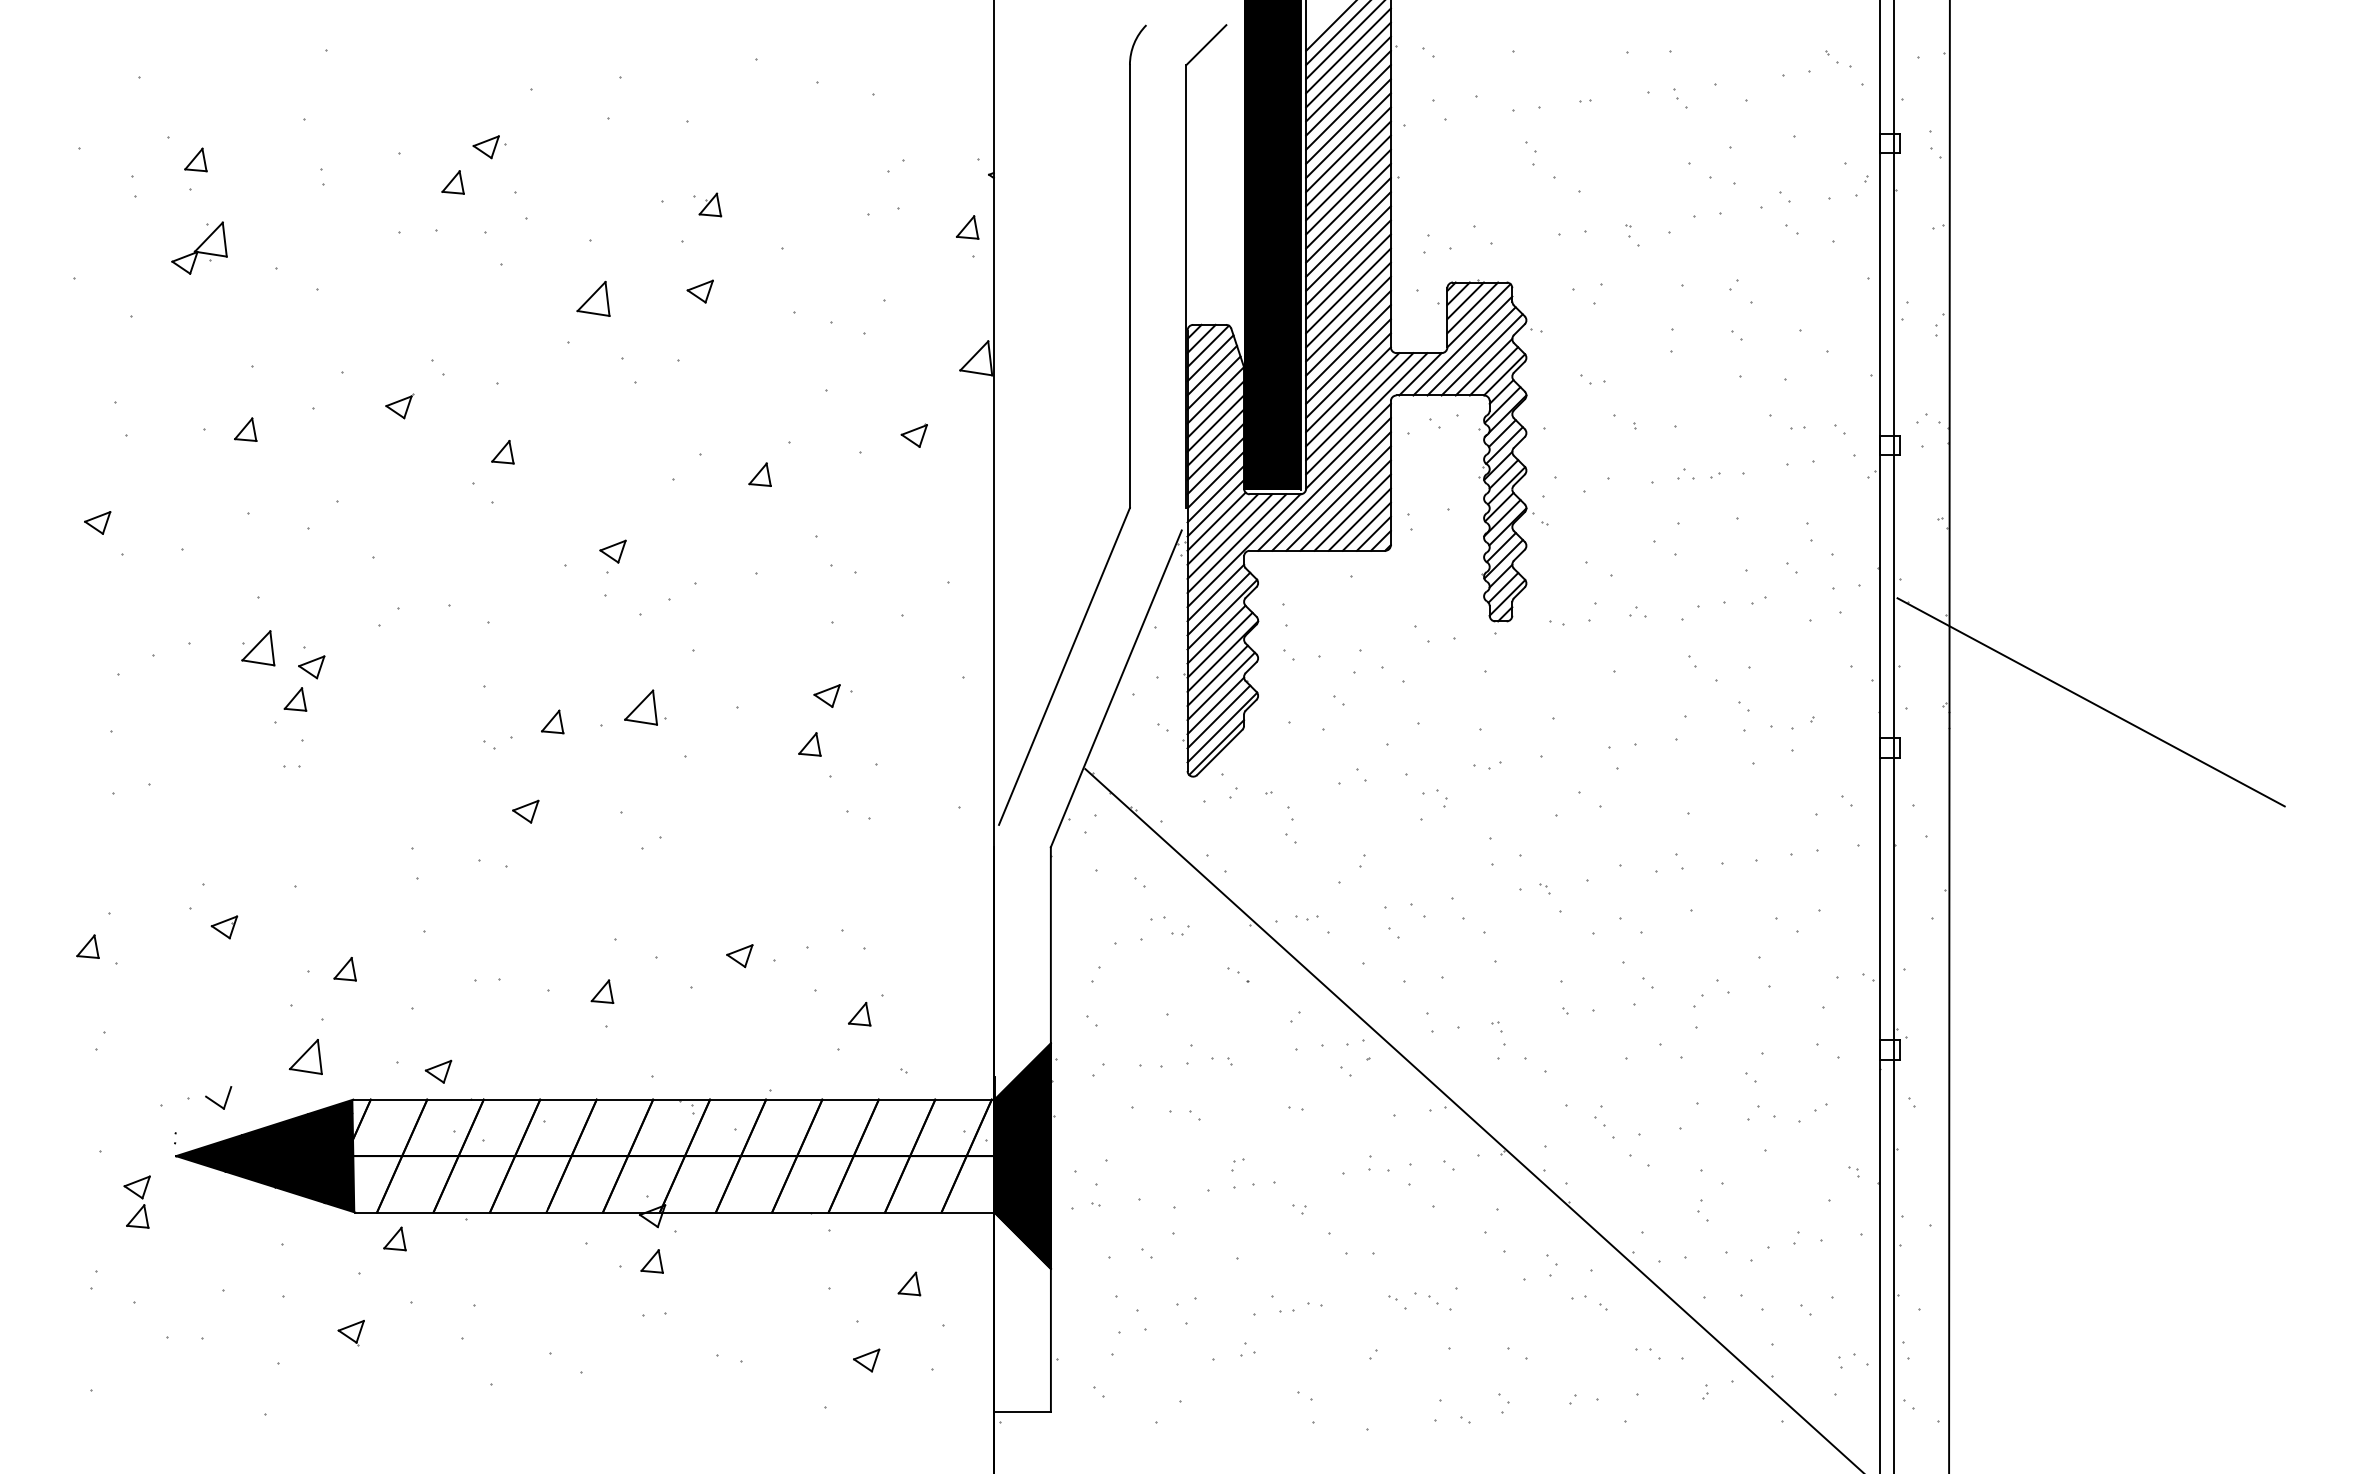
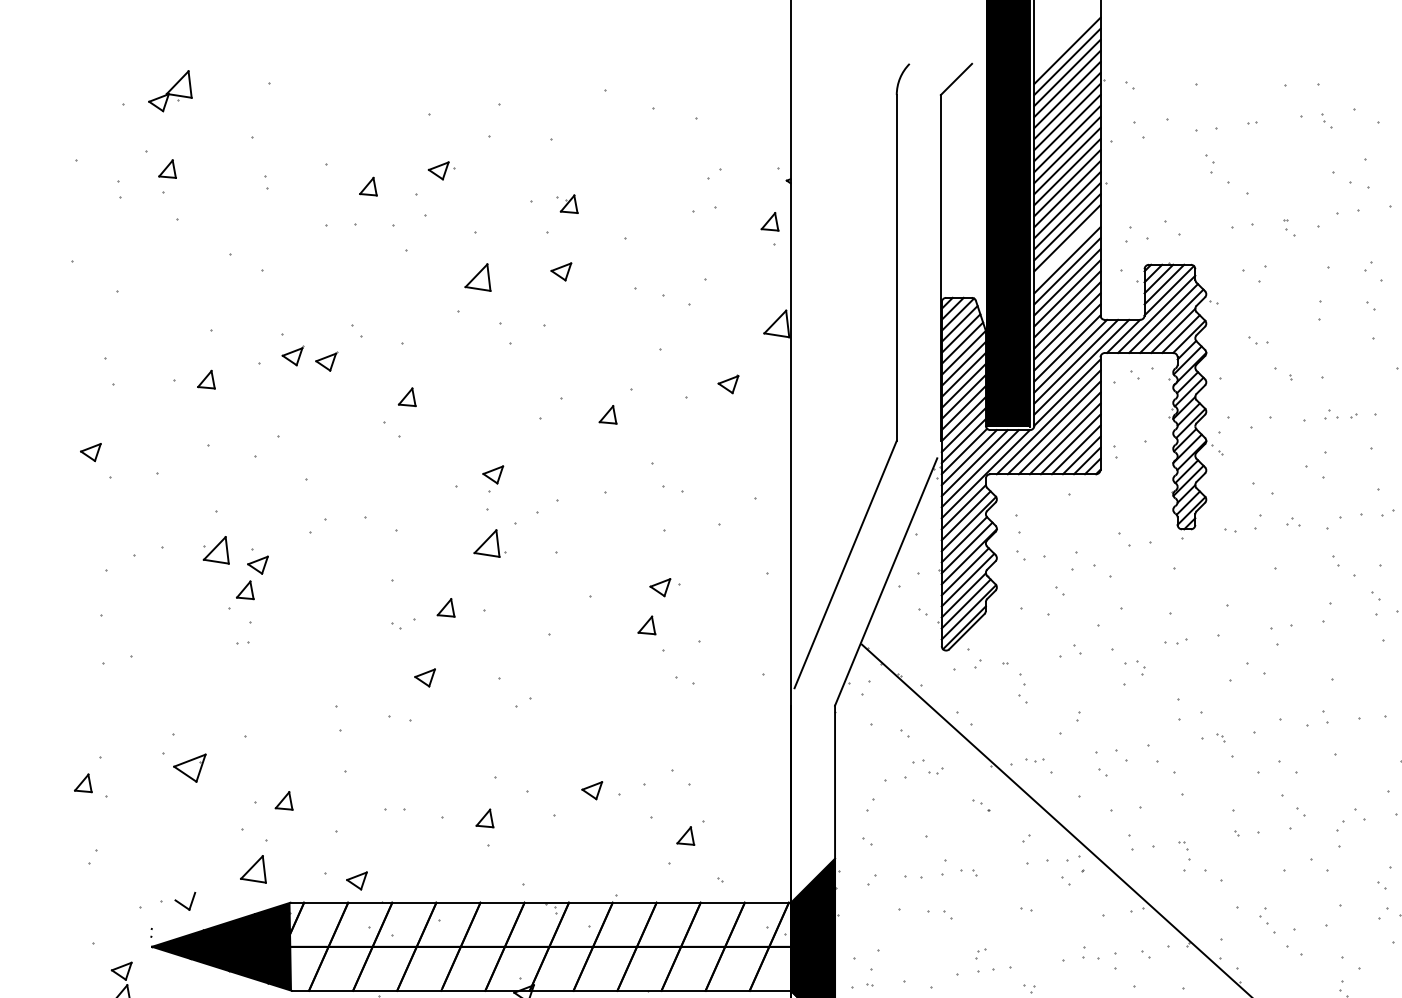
part: (489, 147) -> (441, 171), moved
part: (199, 247) -> (170, 90), moved
line: (1348, 262) -> (1067, 249), removed
part: (356, 399) -> (292, 356), added
part: (645, 707) -> (490, 543), moved
part: (224, 927) -> (189, 768), size x1.6

